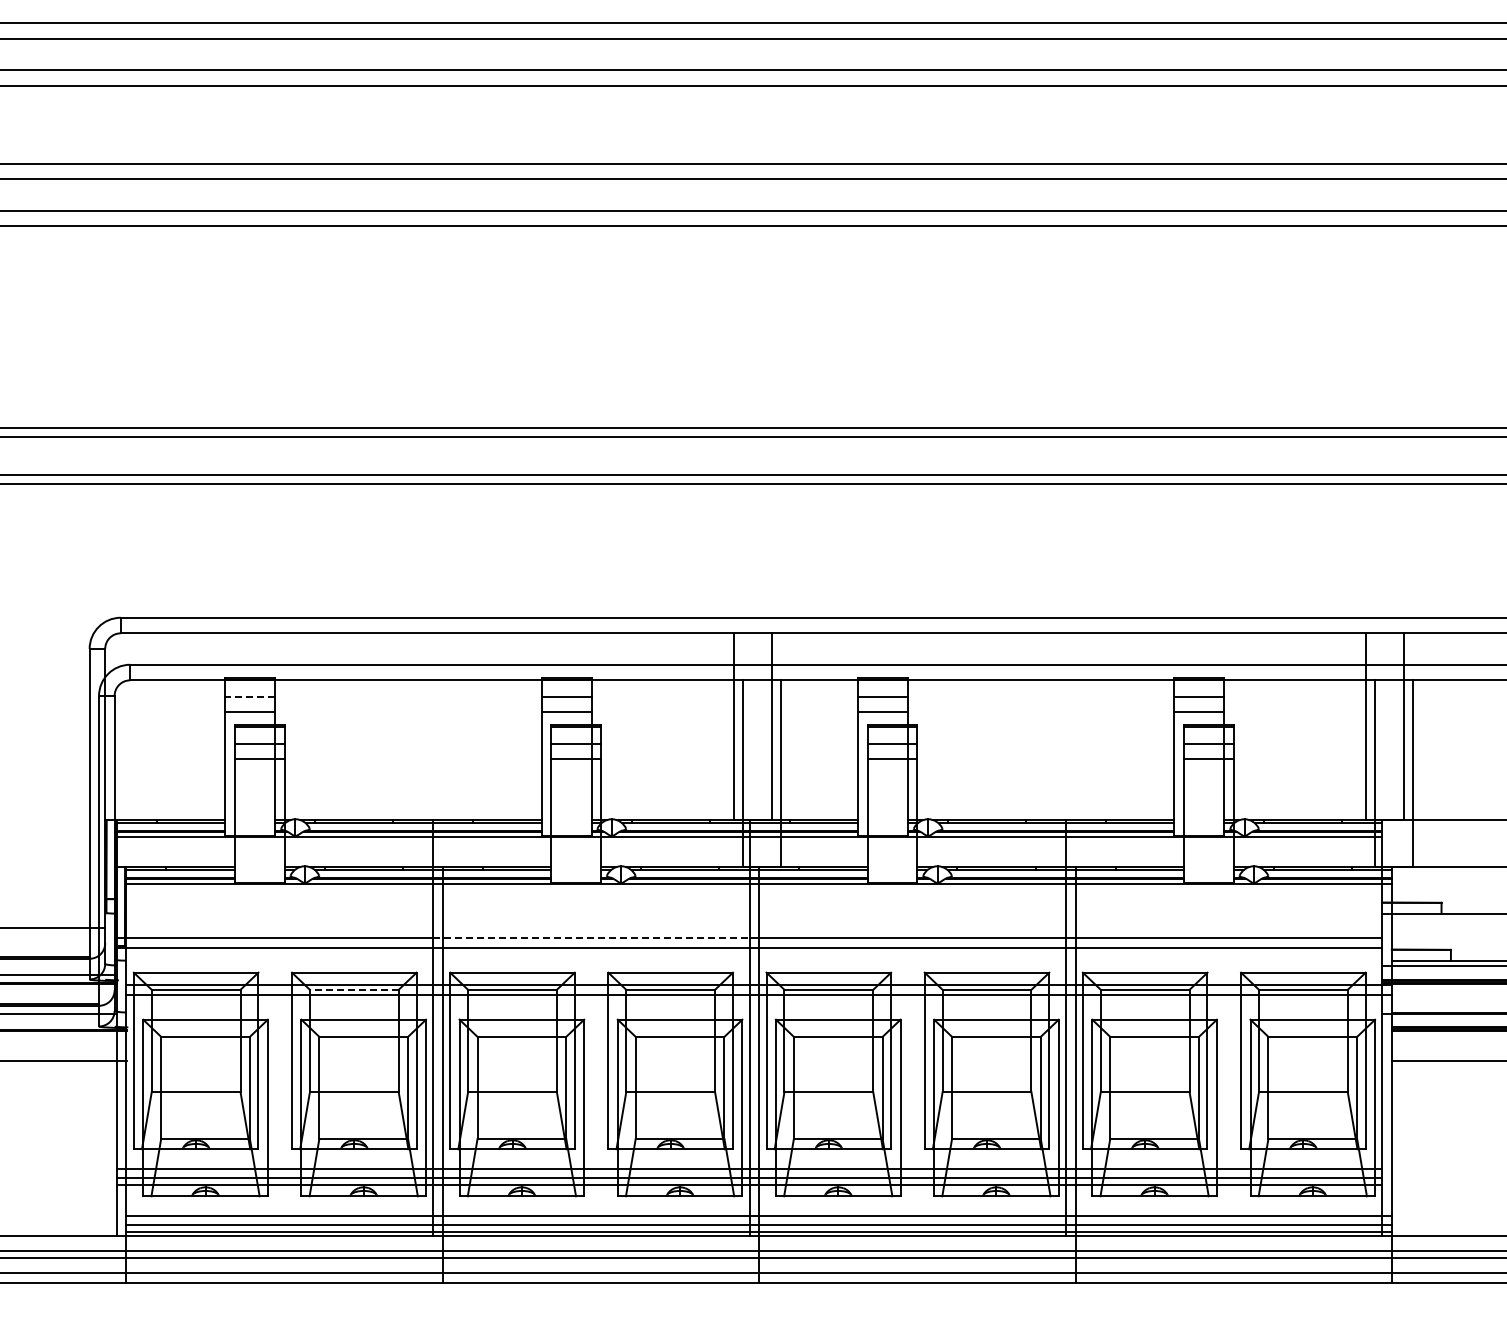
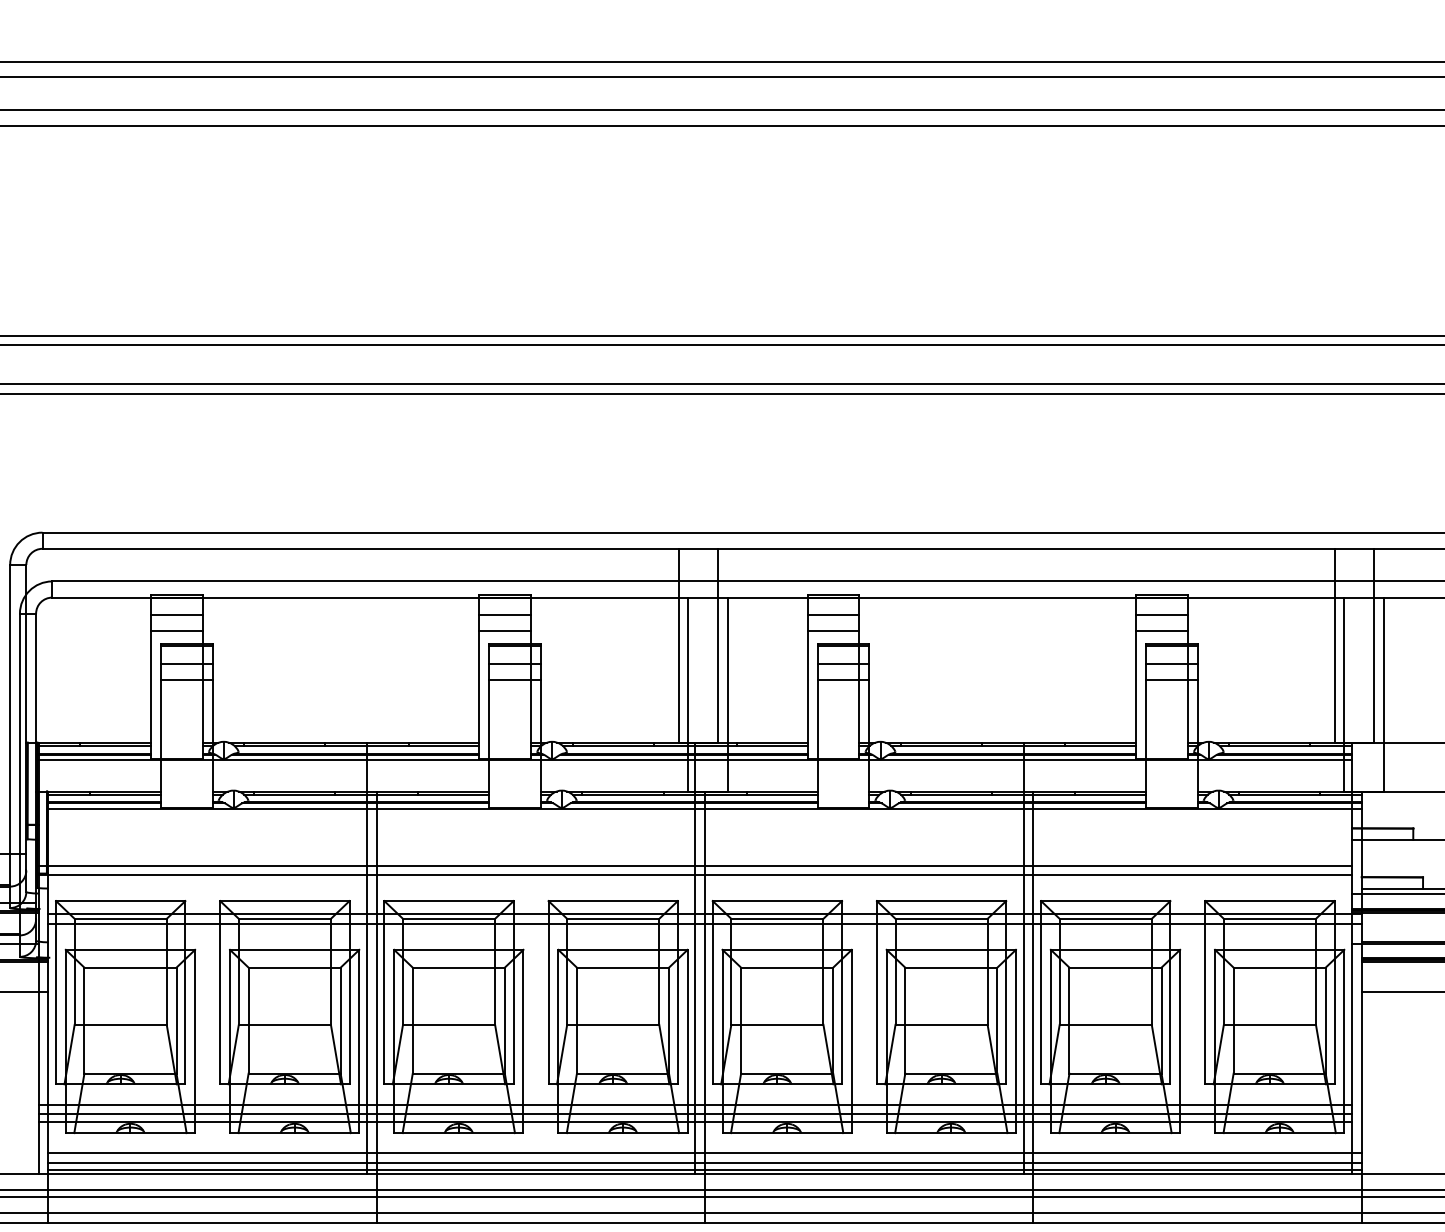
line: (250, 697) -> (177, 615), dashed -> solid
line: (592, 938) -> (532, 865), dashed -> solid
line: (353, 989) -> (284, 918), dashed -> solid

